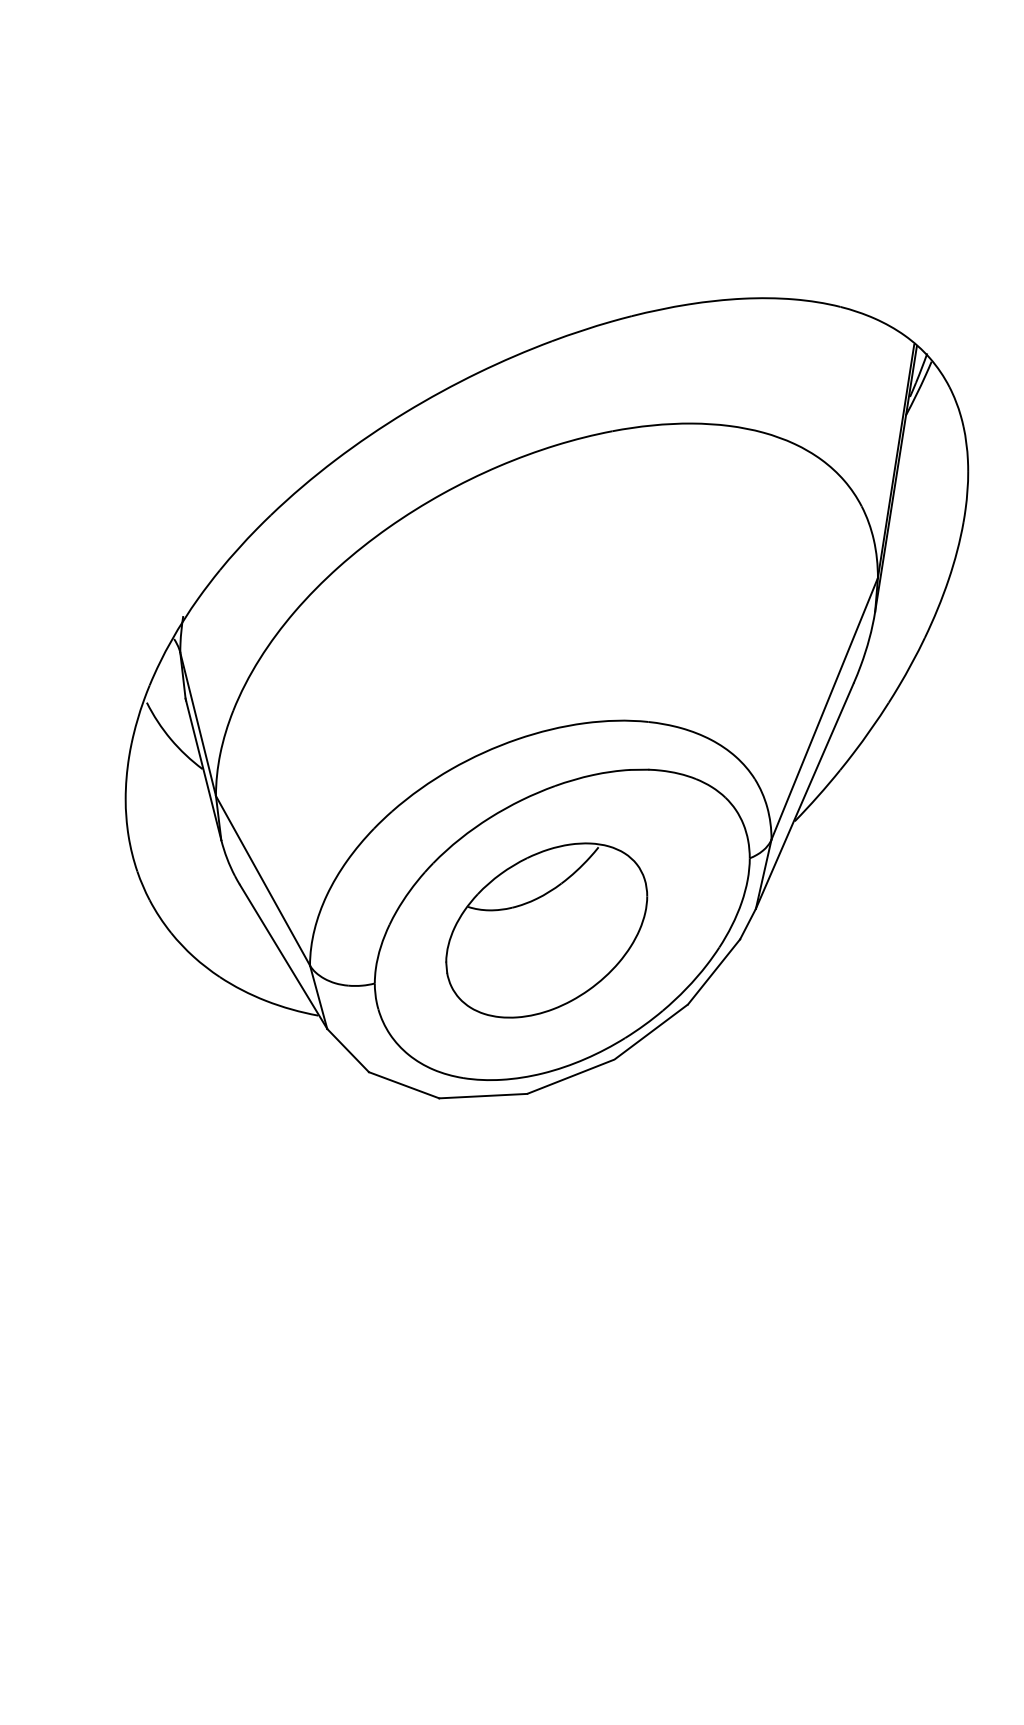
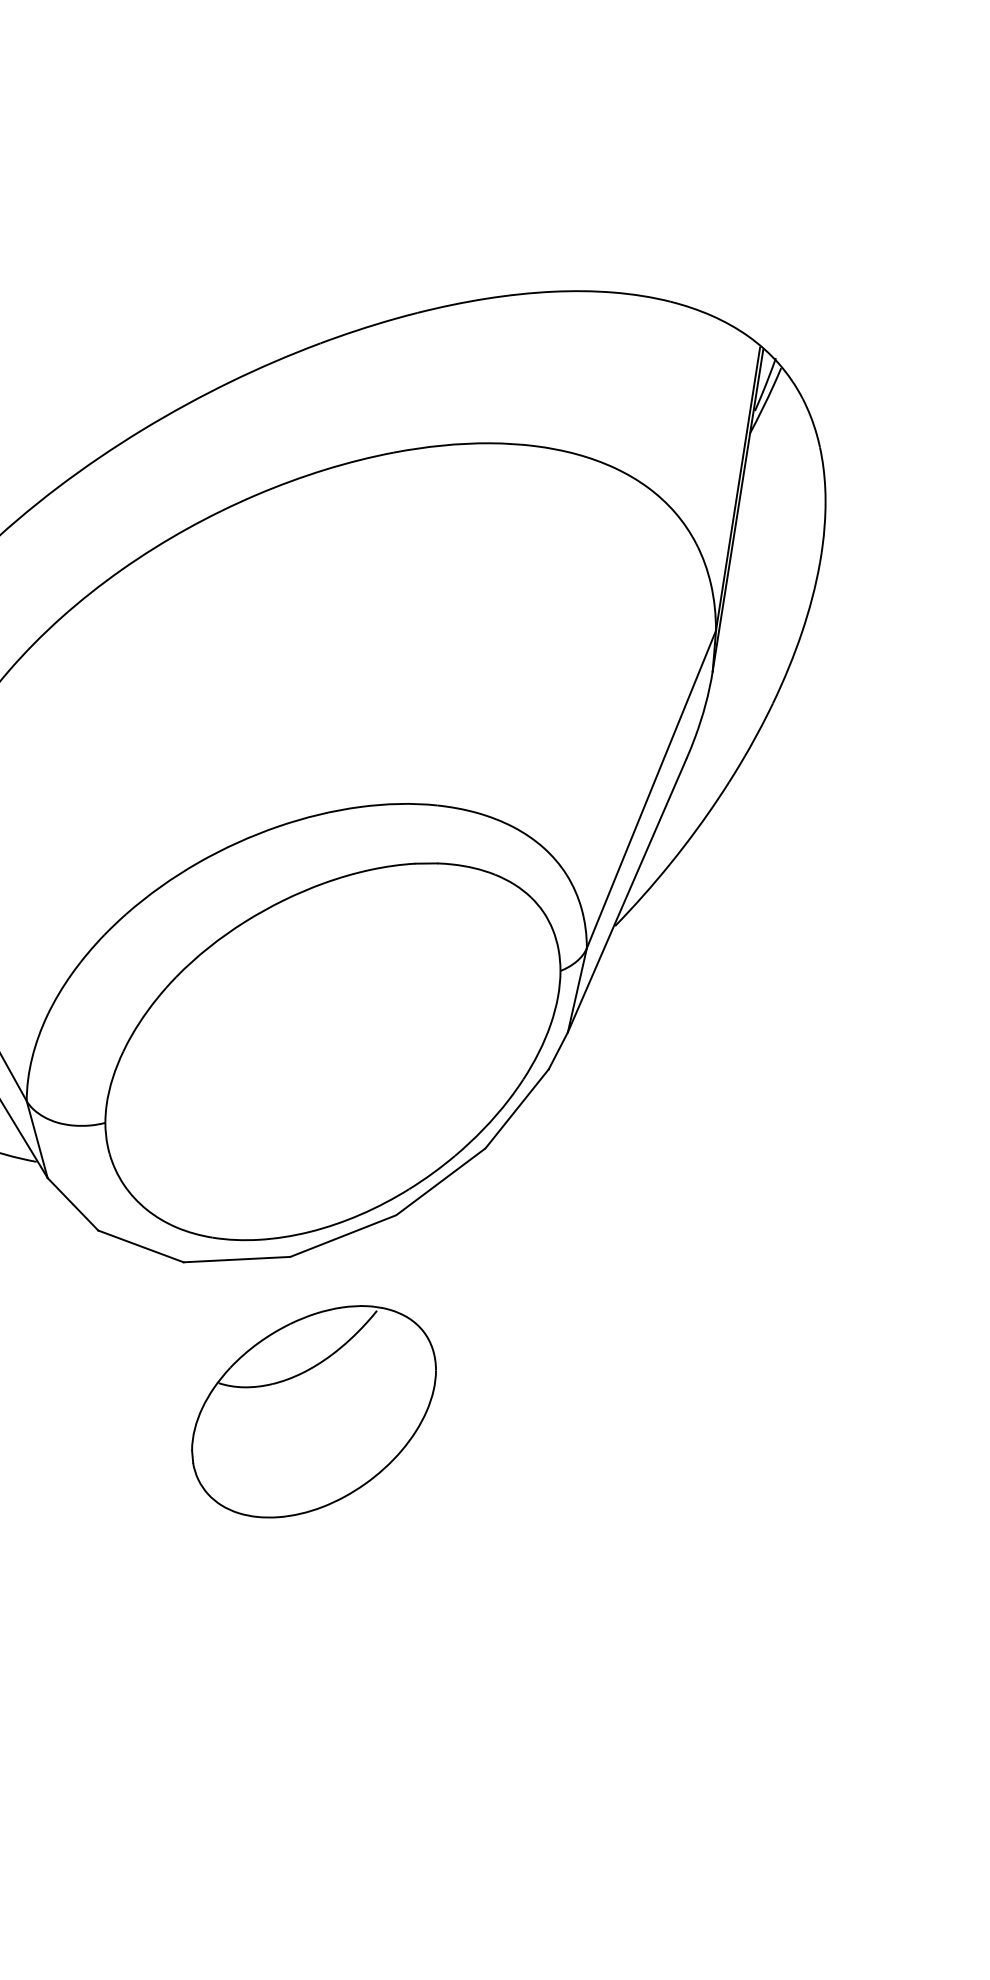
part: (546, 930) -> (313, 1411), moved

